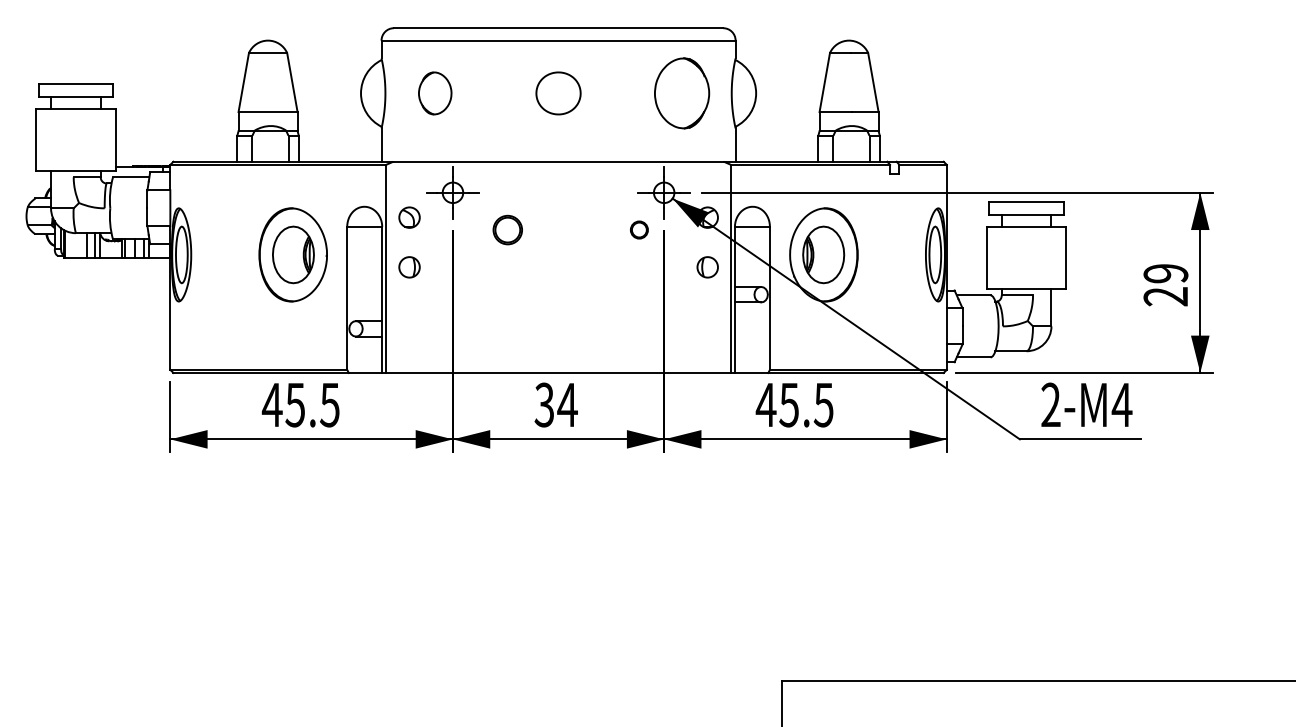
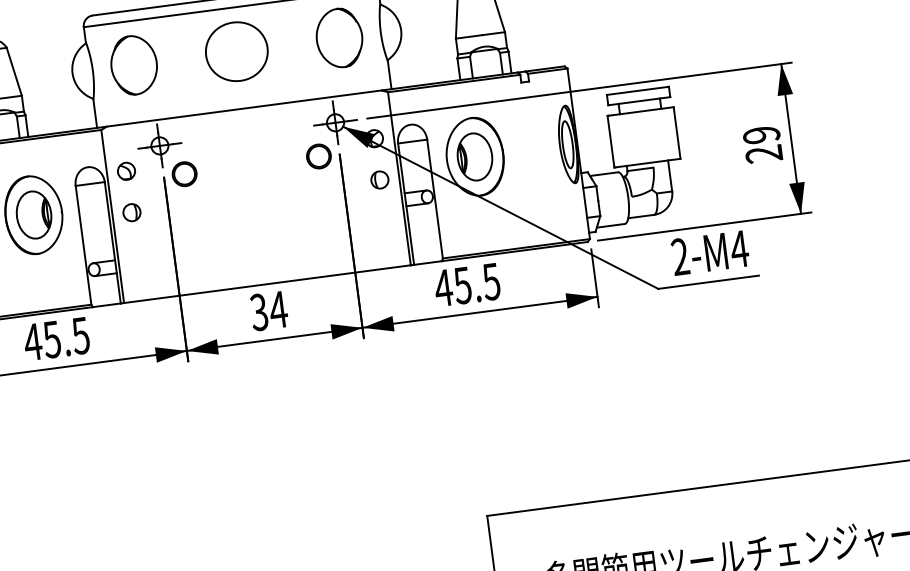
part: (435, 93) -> (134, 65), size x1.67
part: (558, 93) -> (236, 51), size x1.67
part: (507, 229) -> (184, 173), moved
part: (639, 229) -> (319, 156), size x1.67

